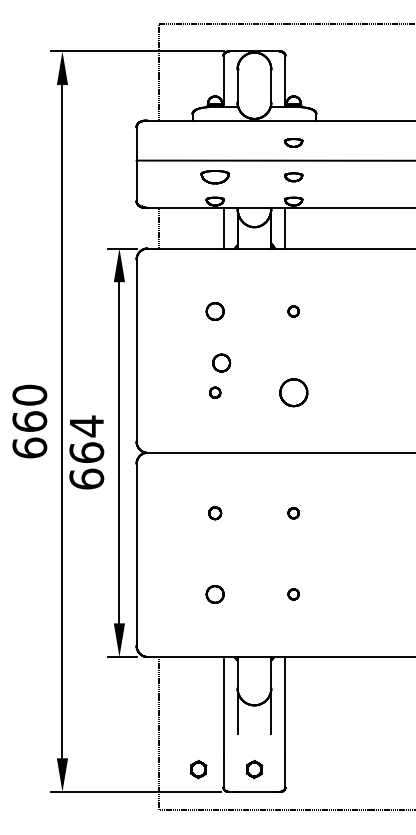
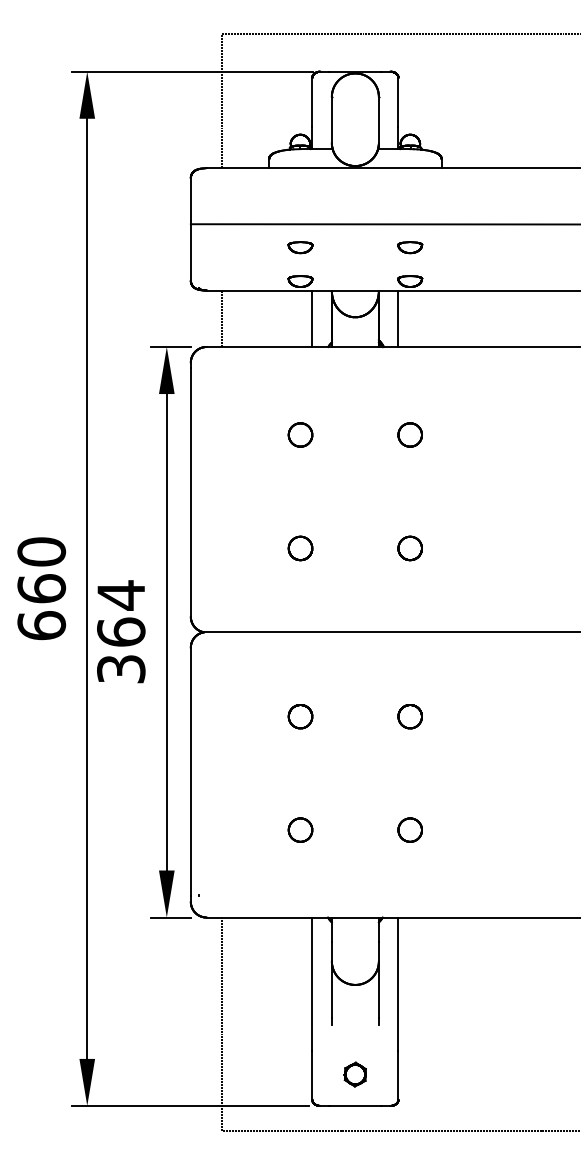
part: (293, 142) -> (410, 199), removed
part: (215, 177) -> (300, 247), size x0.62
part: (293, 311) -> (409, 434), size x1.67
part: (221, 362) -> (309, 506), removed
part: (215, 392) -> (300, 548), size x1.67
part: (293, 392) -> (409, 548), size x0.62
text: (86, 478) -> (121, 668), 664 -> 364
part: (215, 513) -> (300, 716), size x1.43
part: (293, 513) -> (409, 716), size x1.67
part: (293, 594) -> (409, 829), size x1.67
part: (197, 769) -> (276, 1074), removed

